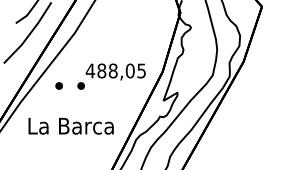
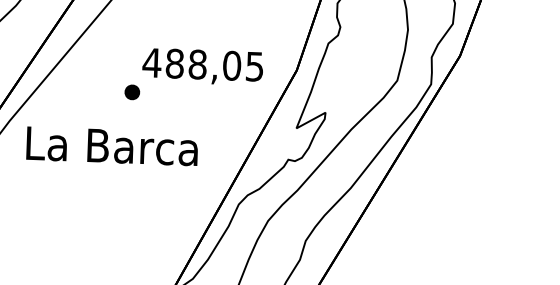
part: (58, 85) -> (86, 89), removed
text: (70, 125) -> (110, 144), moved

